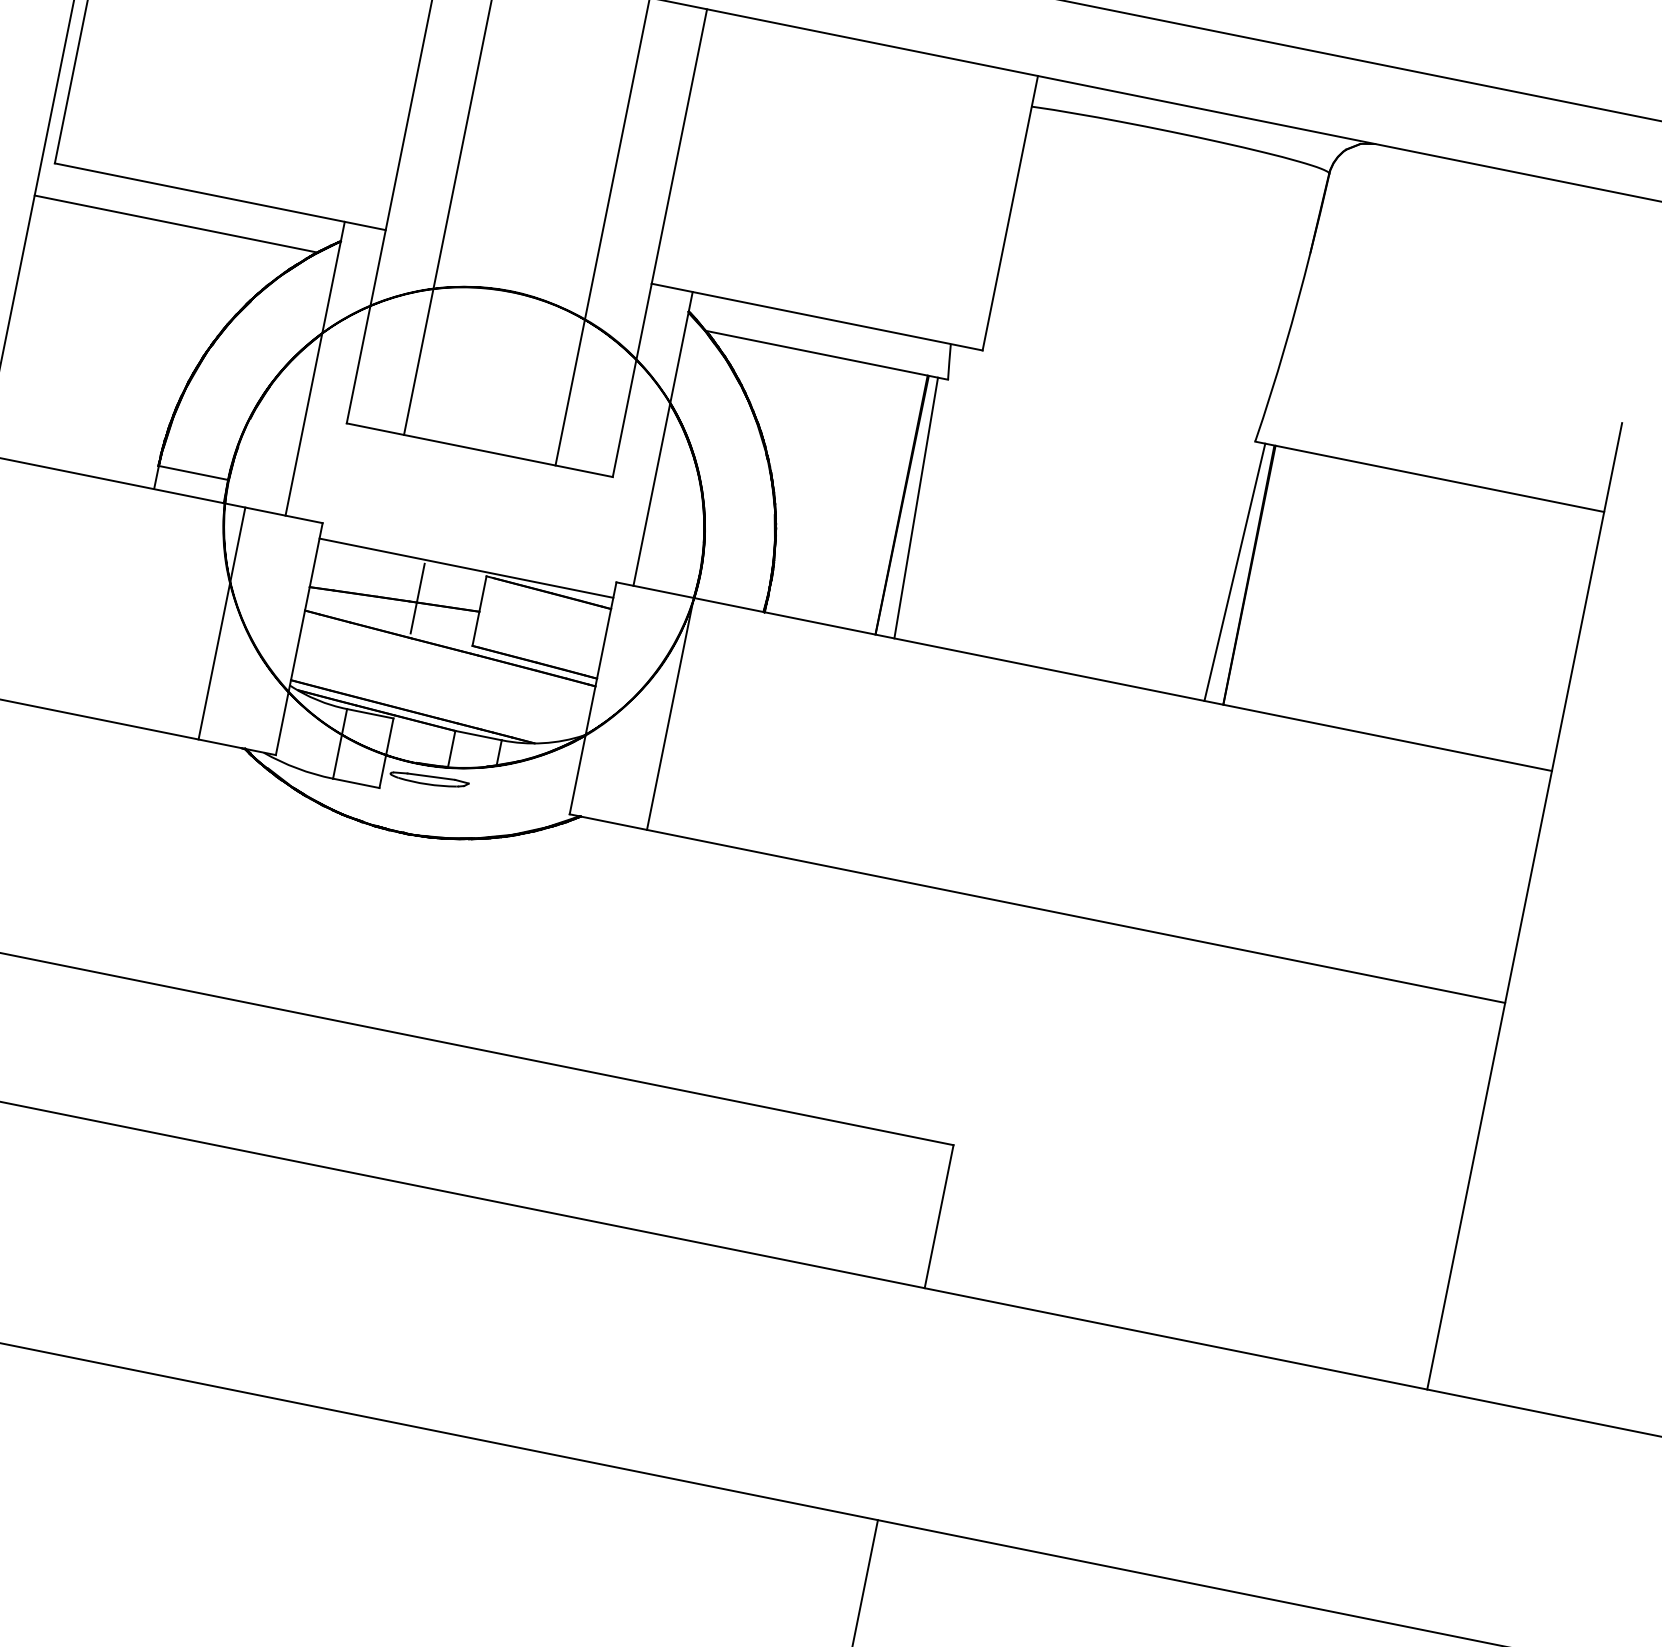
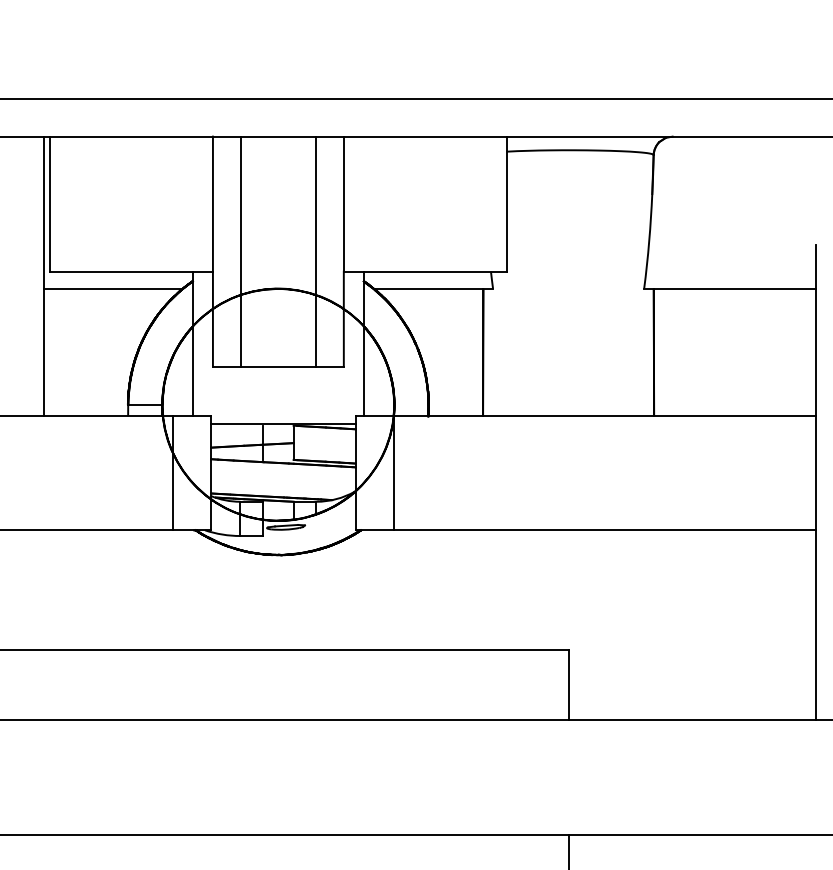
line: (916, 508) -> (490, 352), removed
line: (1233, 572) -> (646, 352), removed

